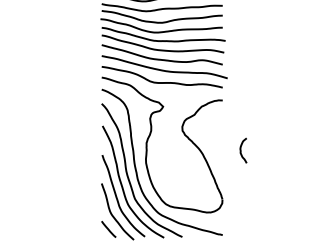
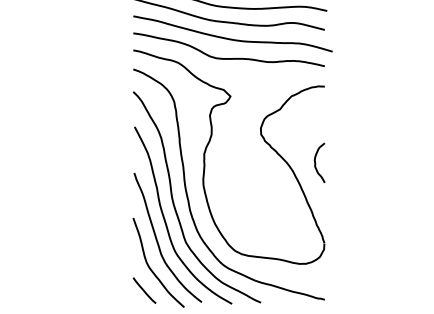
curve: (241, 150) -> (316, 162), moved

